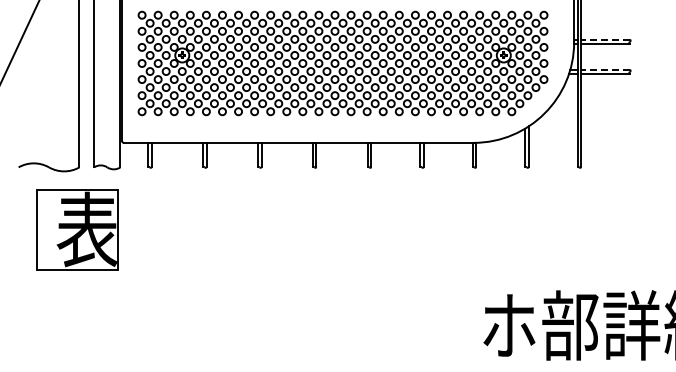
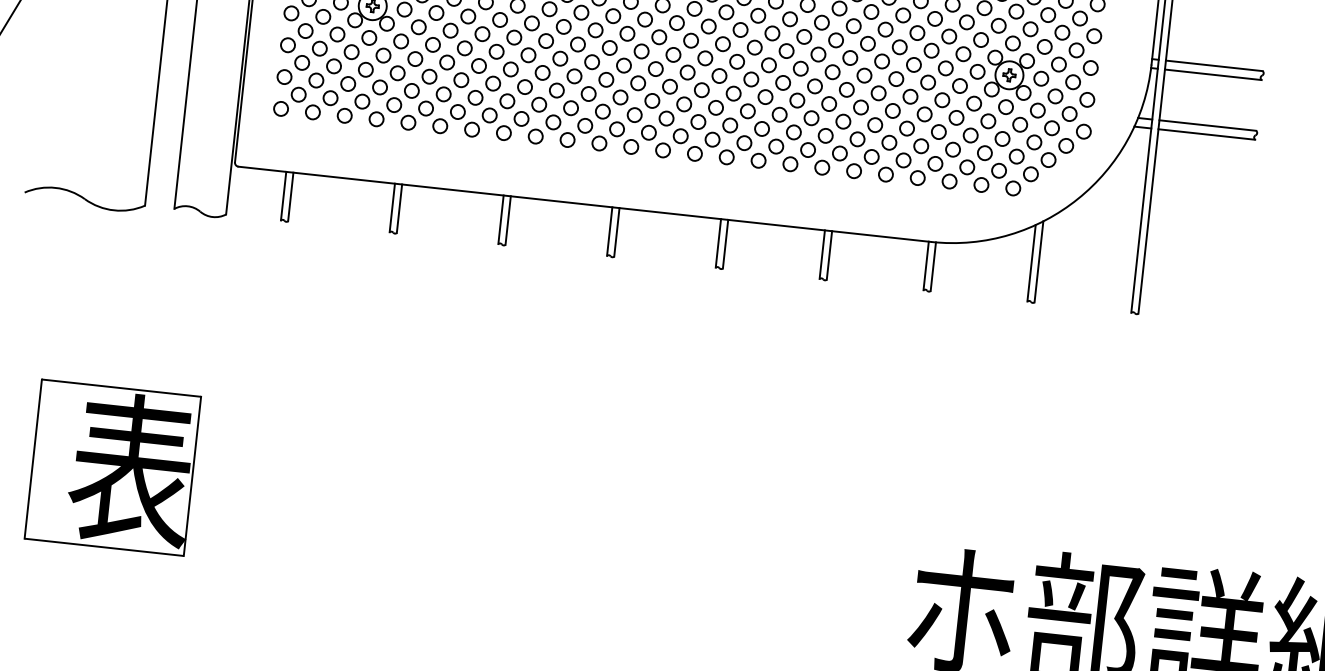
line: (605, 39) -> (1214, 65), dashed -> solid
line: (605, 69) -> (1207, 124), dashed -> solid
part: (77, 229) -> (112, 466), moved

